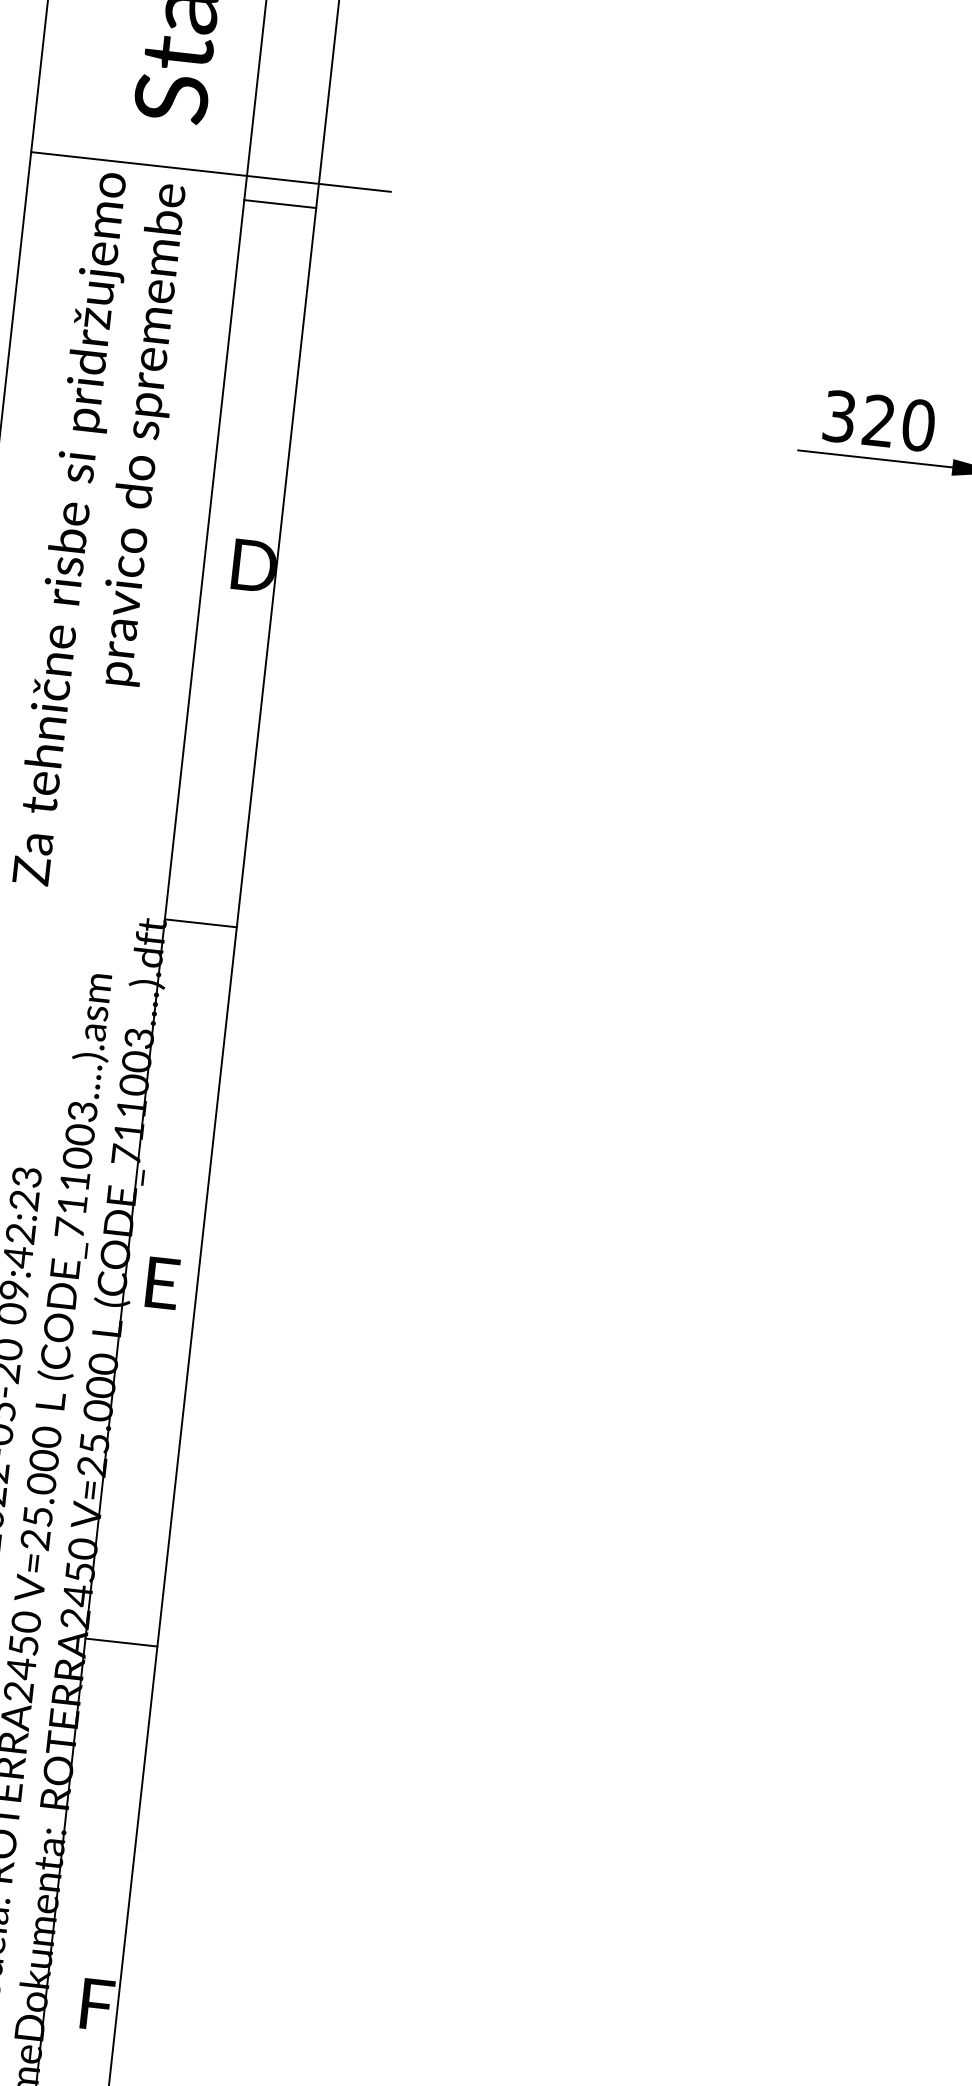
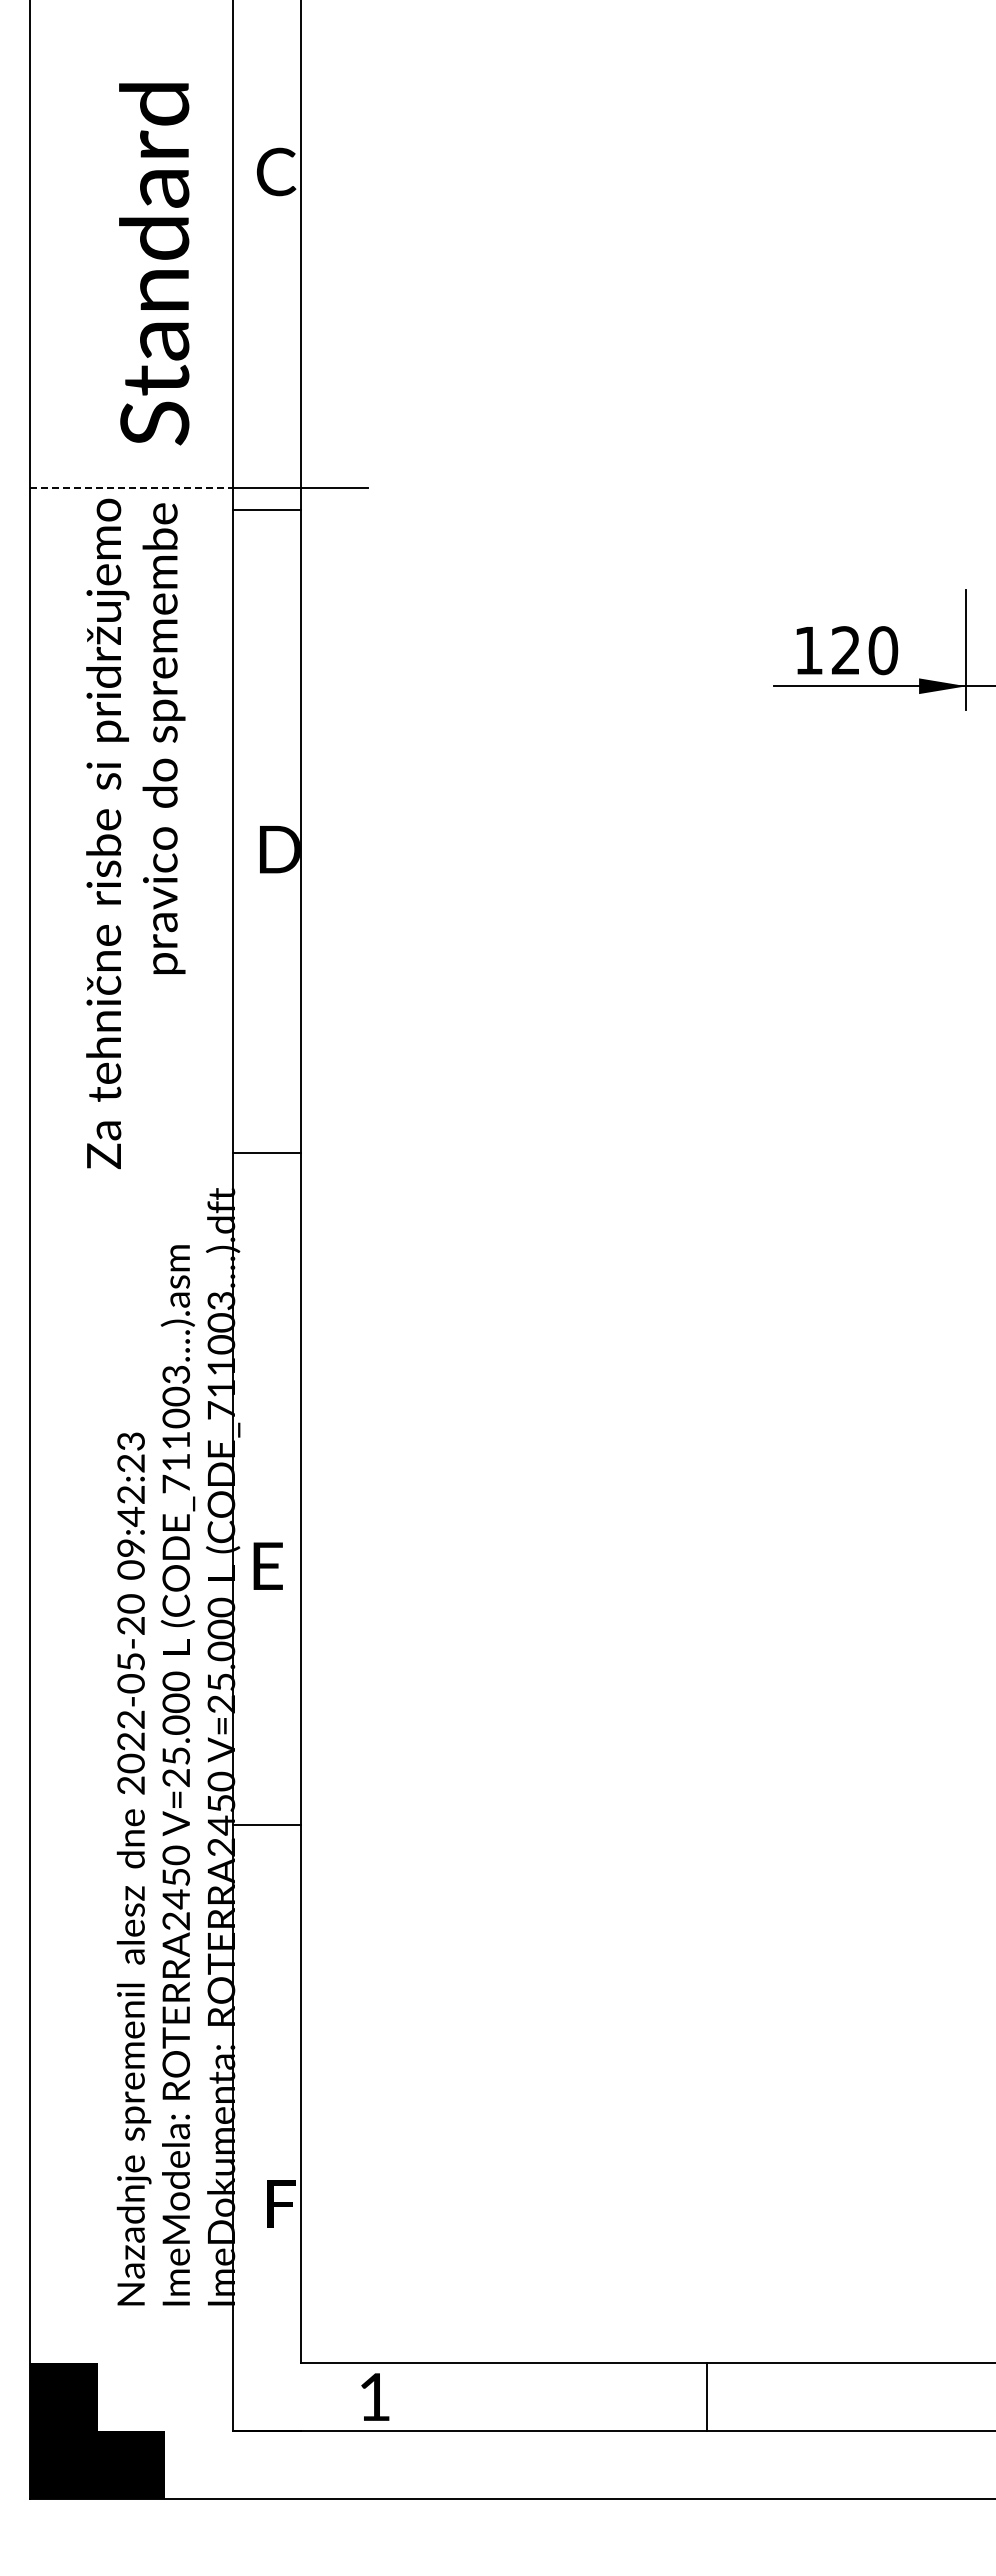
line: (139, 163) -> (131, 487), solid -> dashed
text: (839, 416) -> (808, 650), 320 -> 120
line: (200, 923) -> (266, 1153), moved
text: (161, 1282) -> (267, 1565), moved
line: (121, 1642) -> (266, 1824), moved

